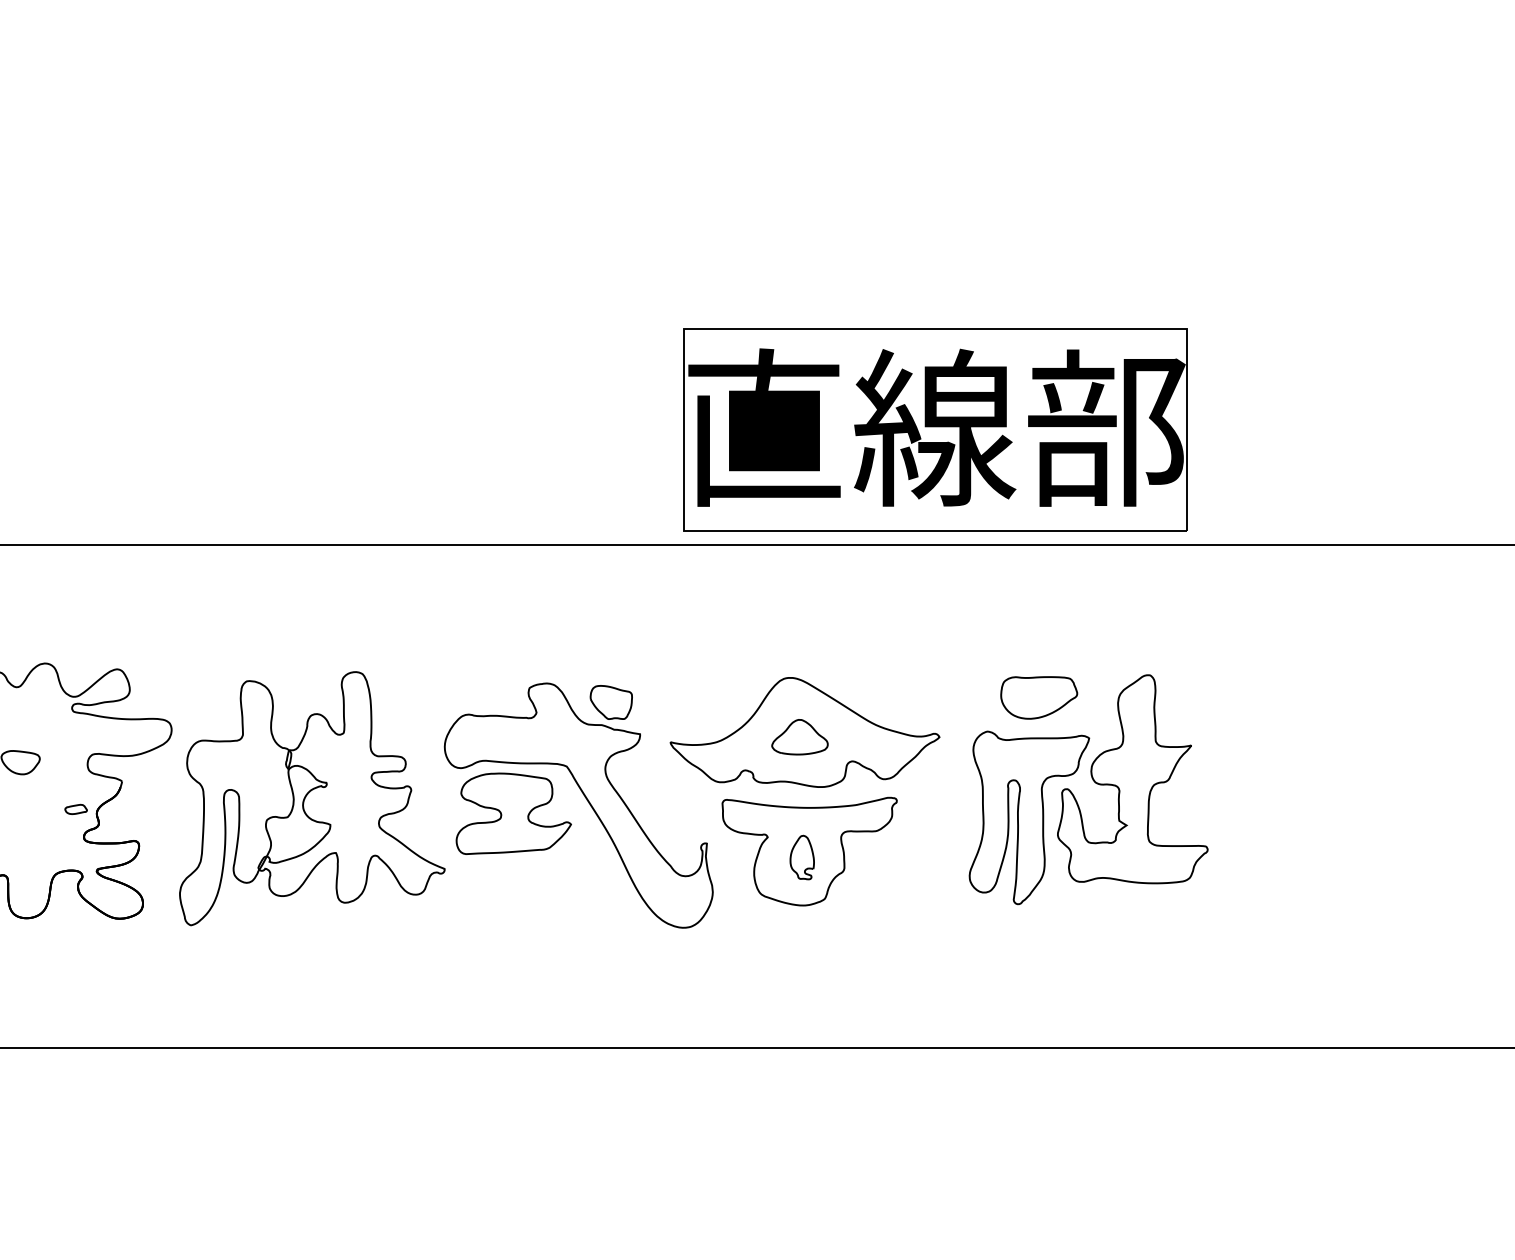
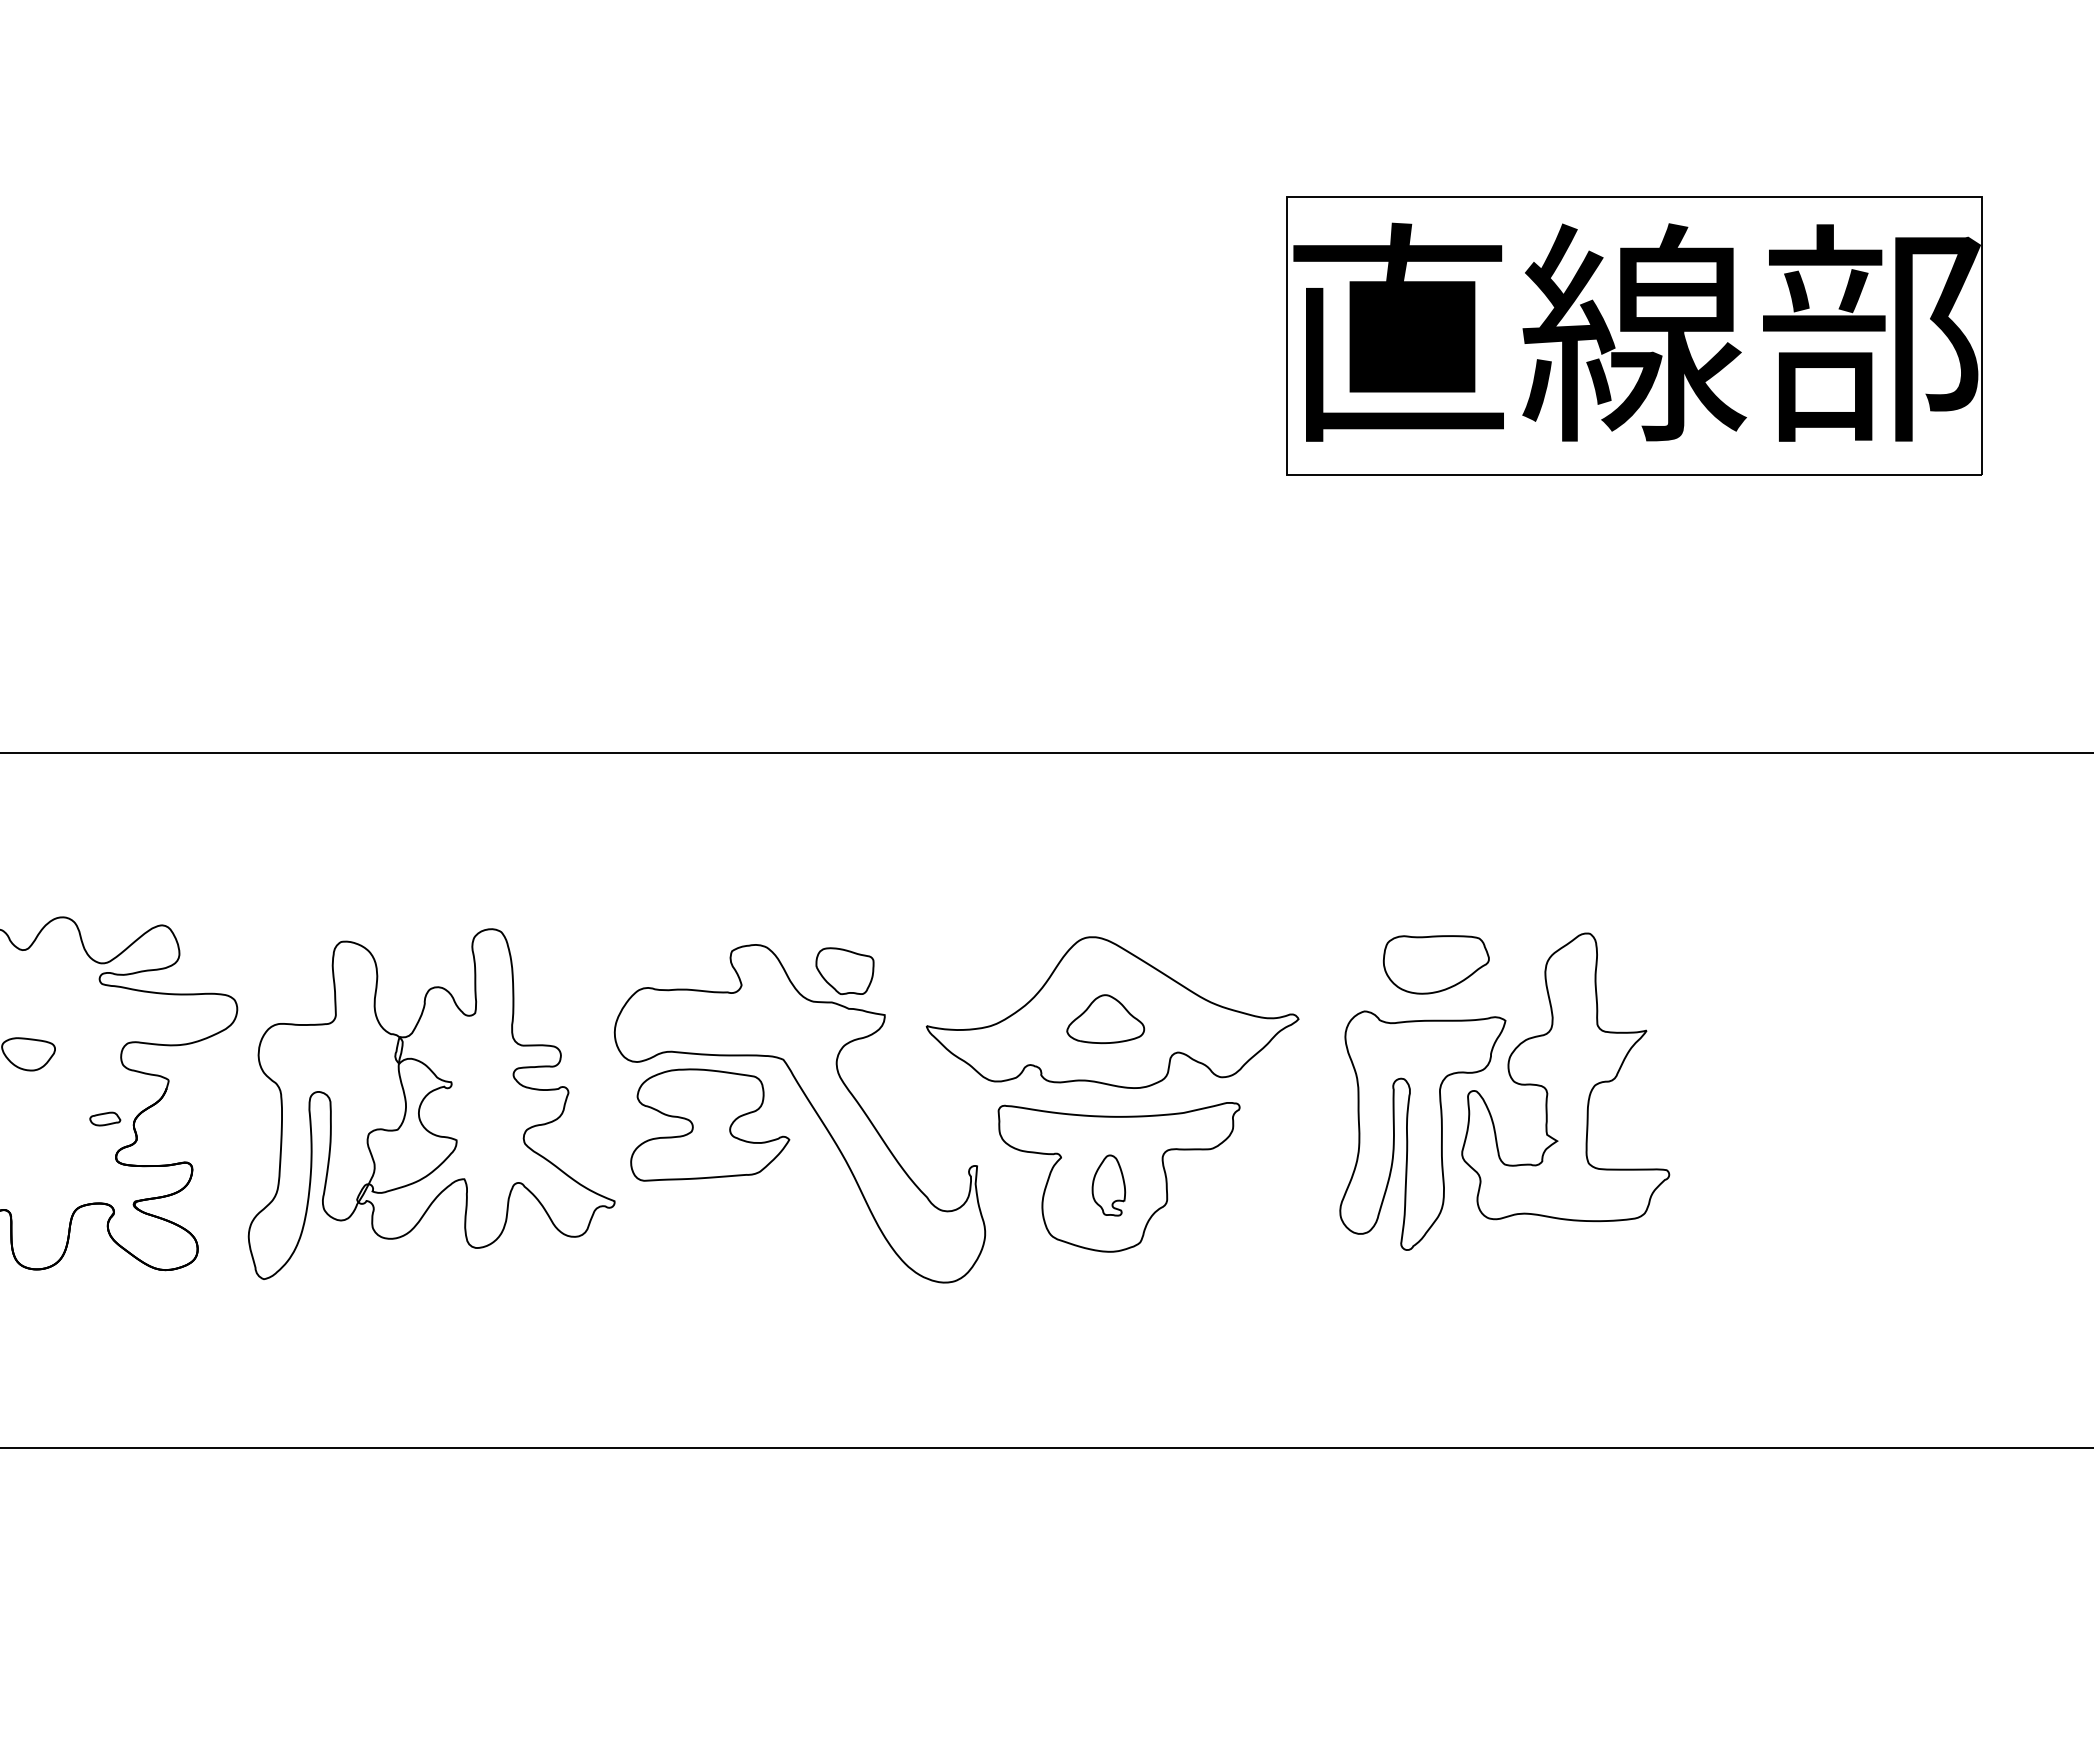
part: (935, 429) -> (1634, 335), moved

